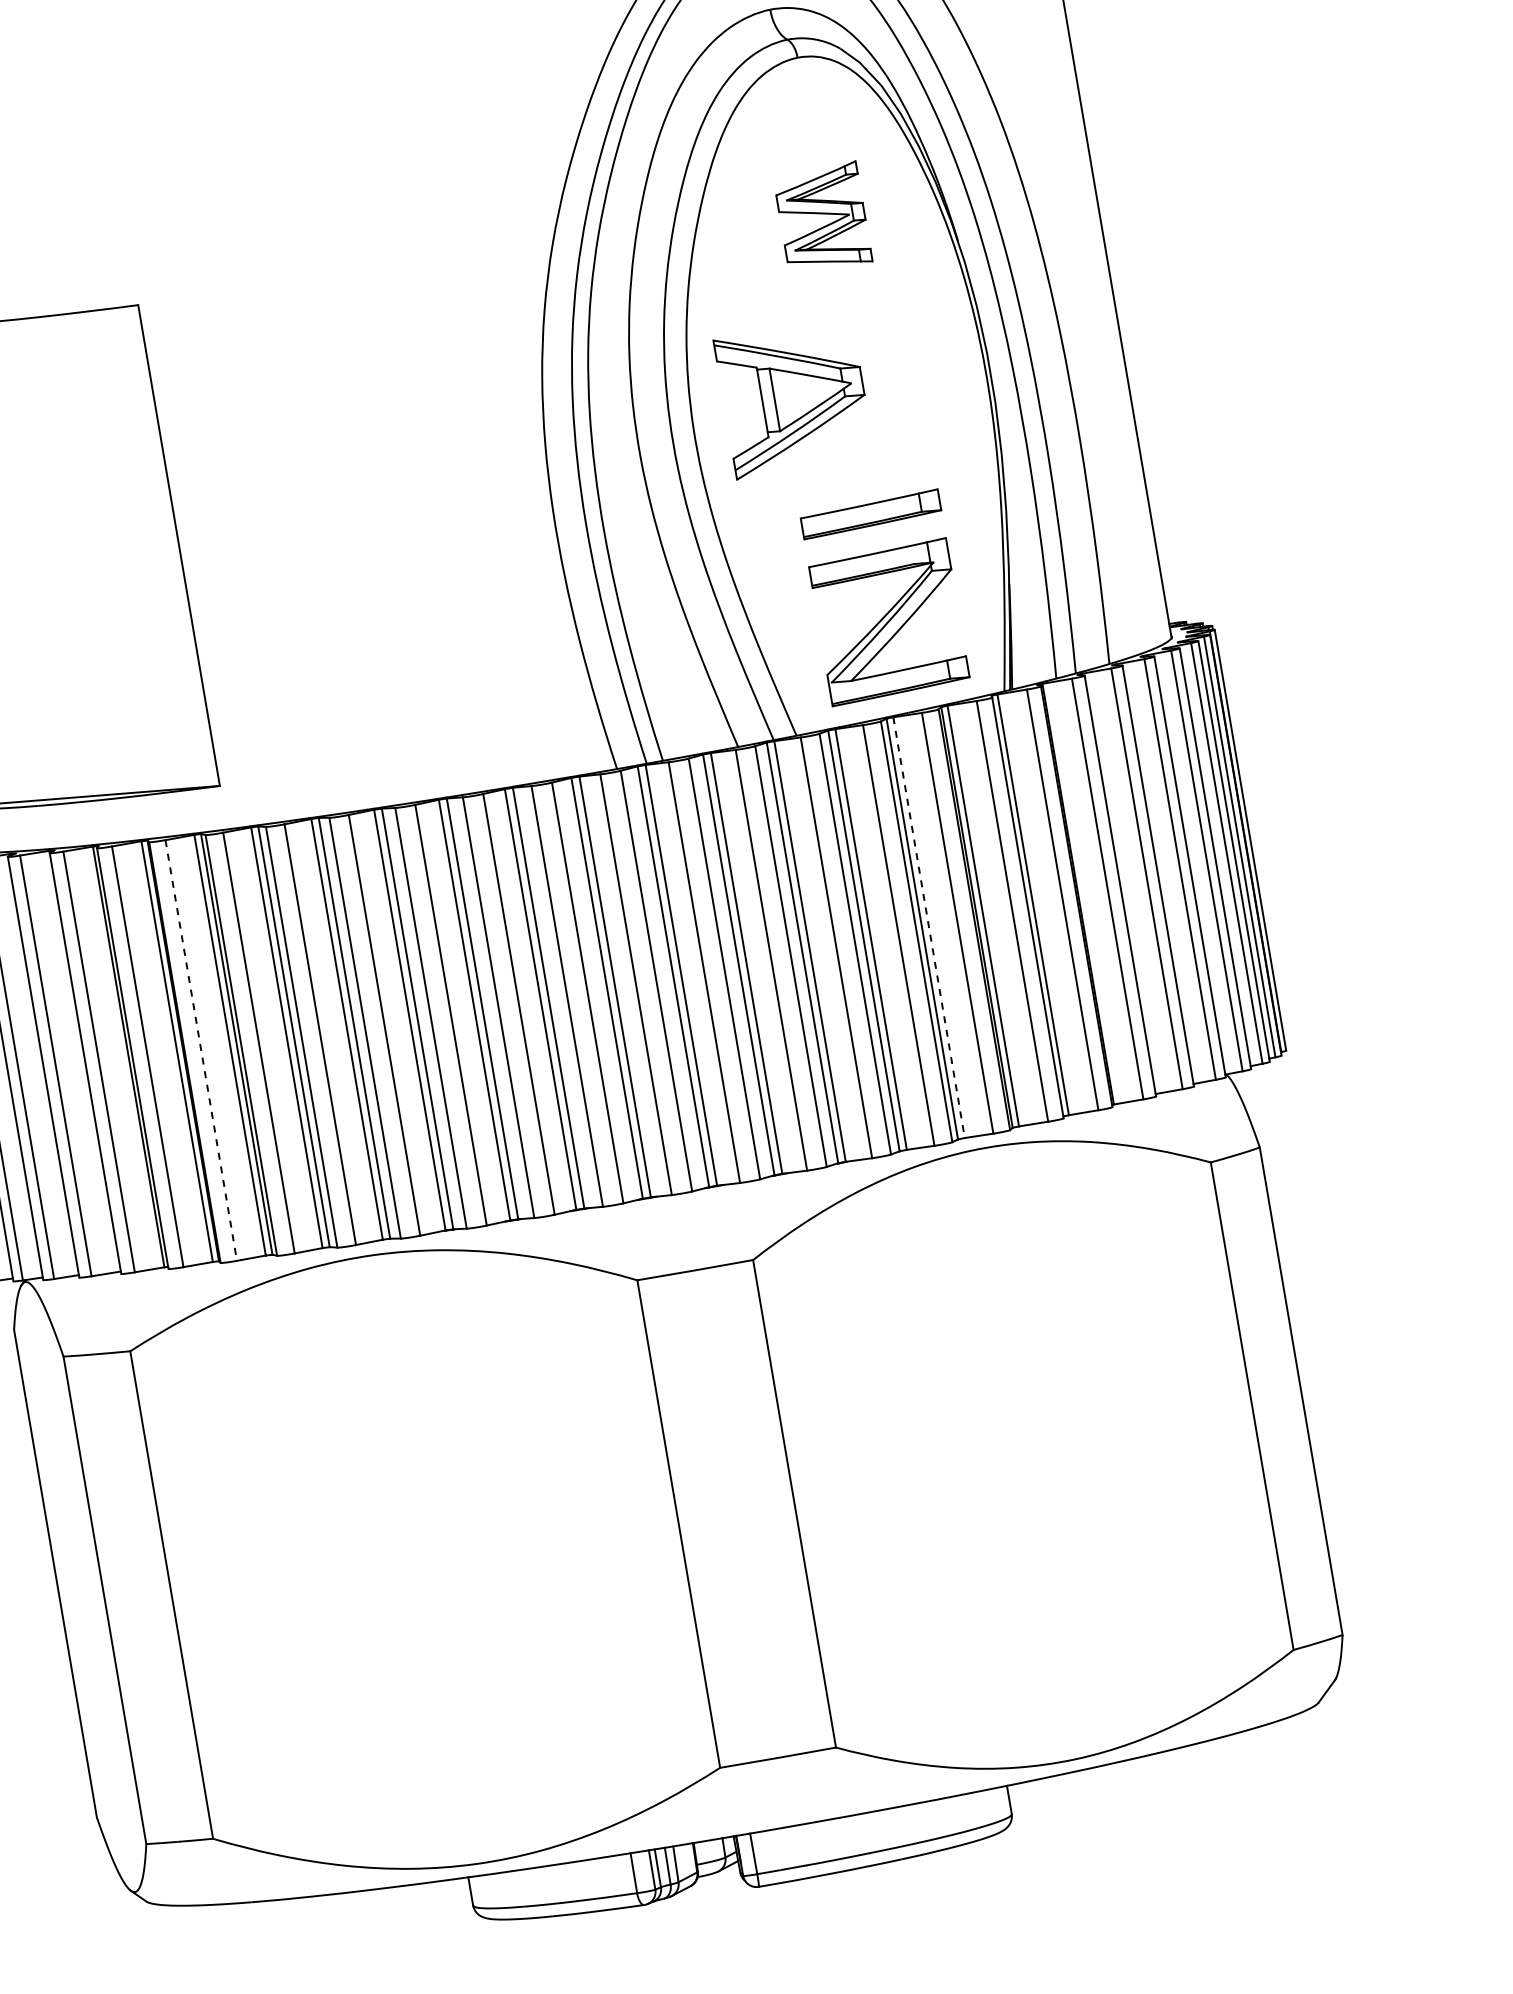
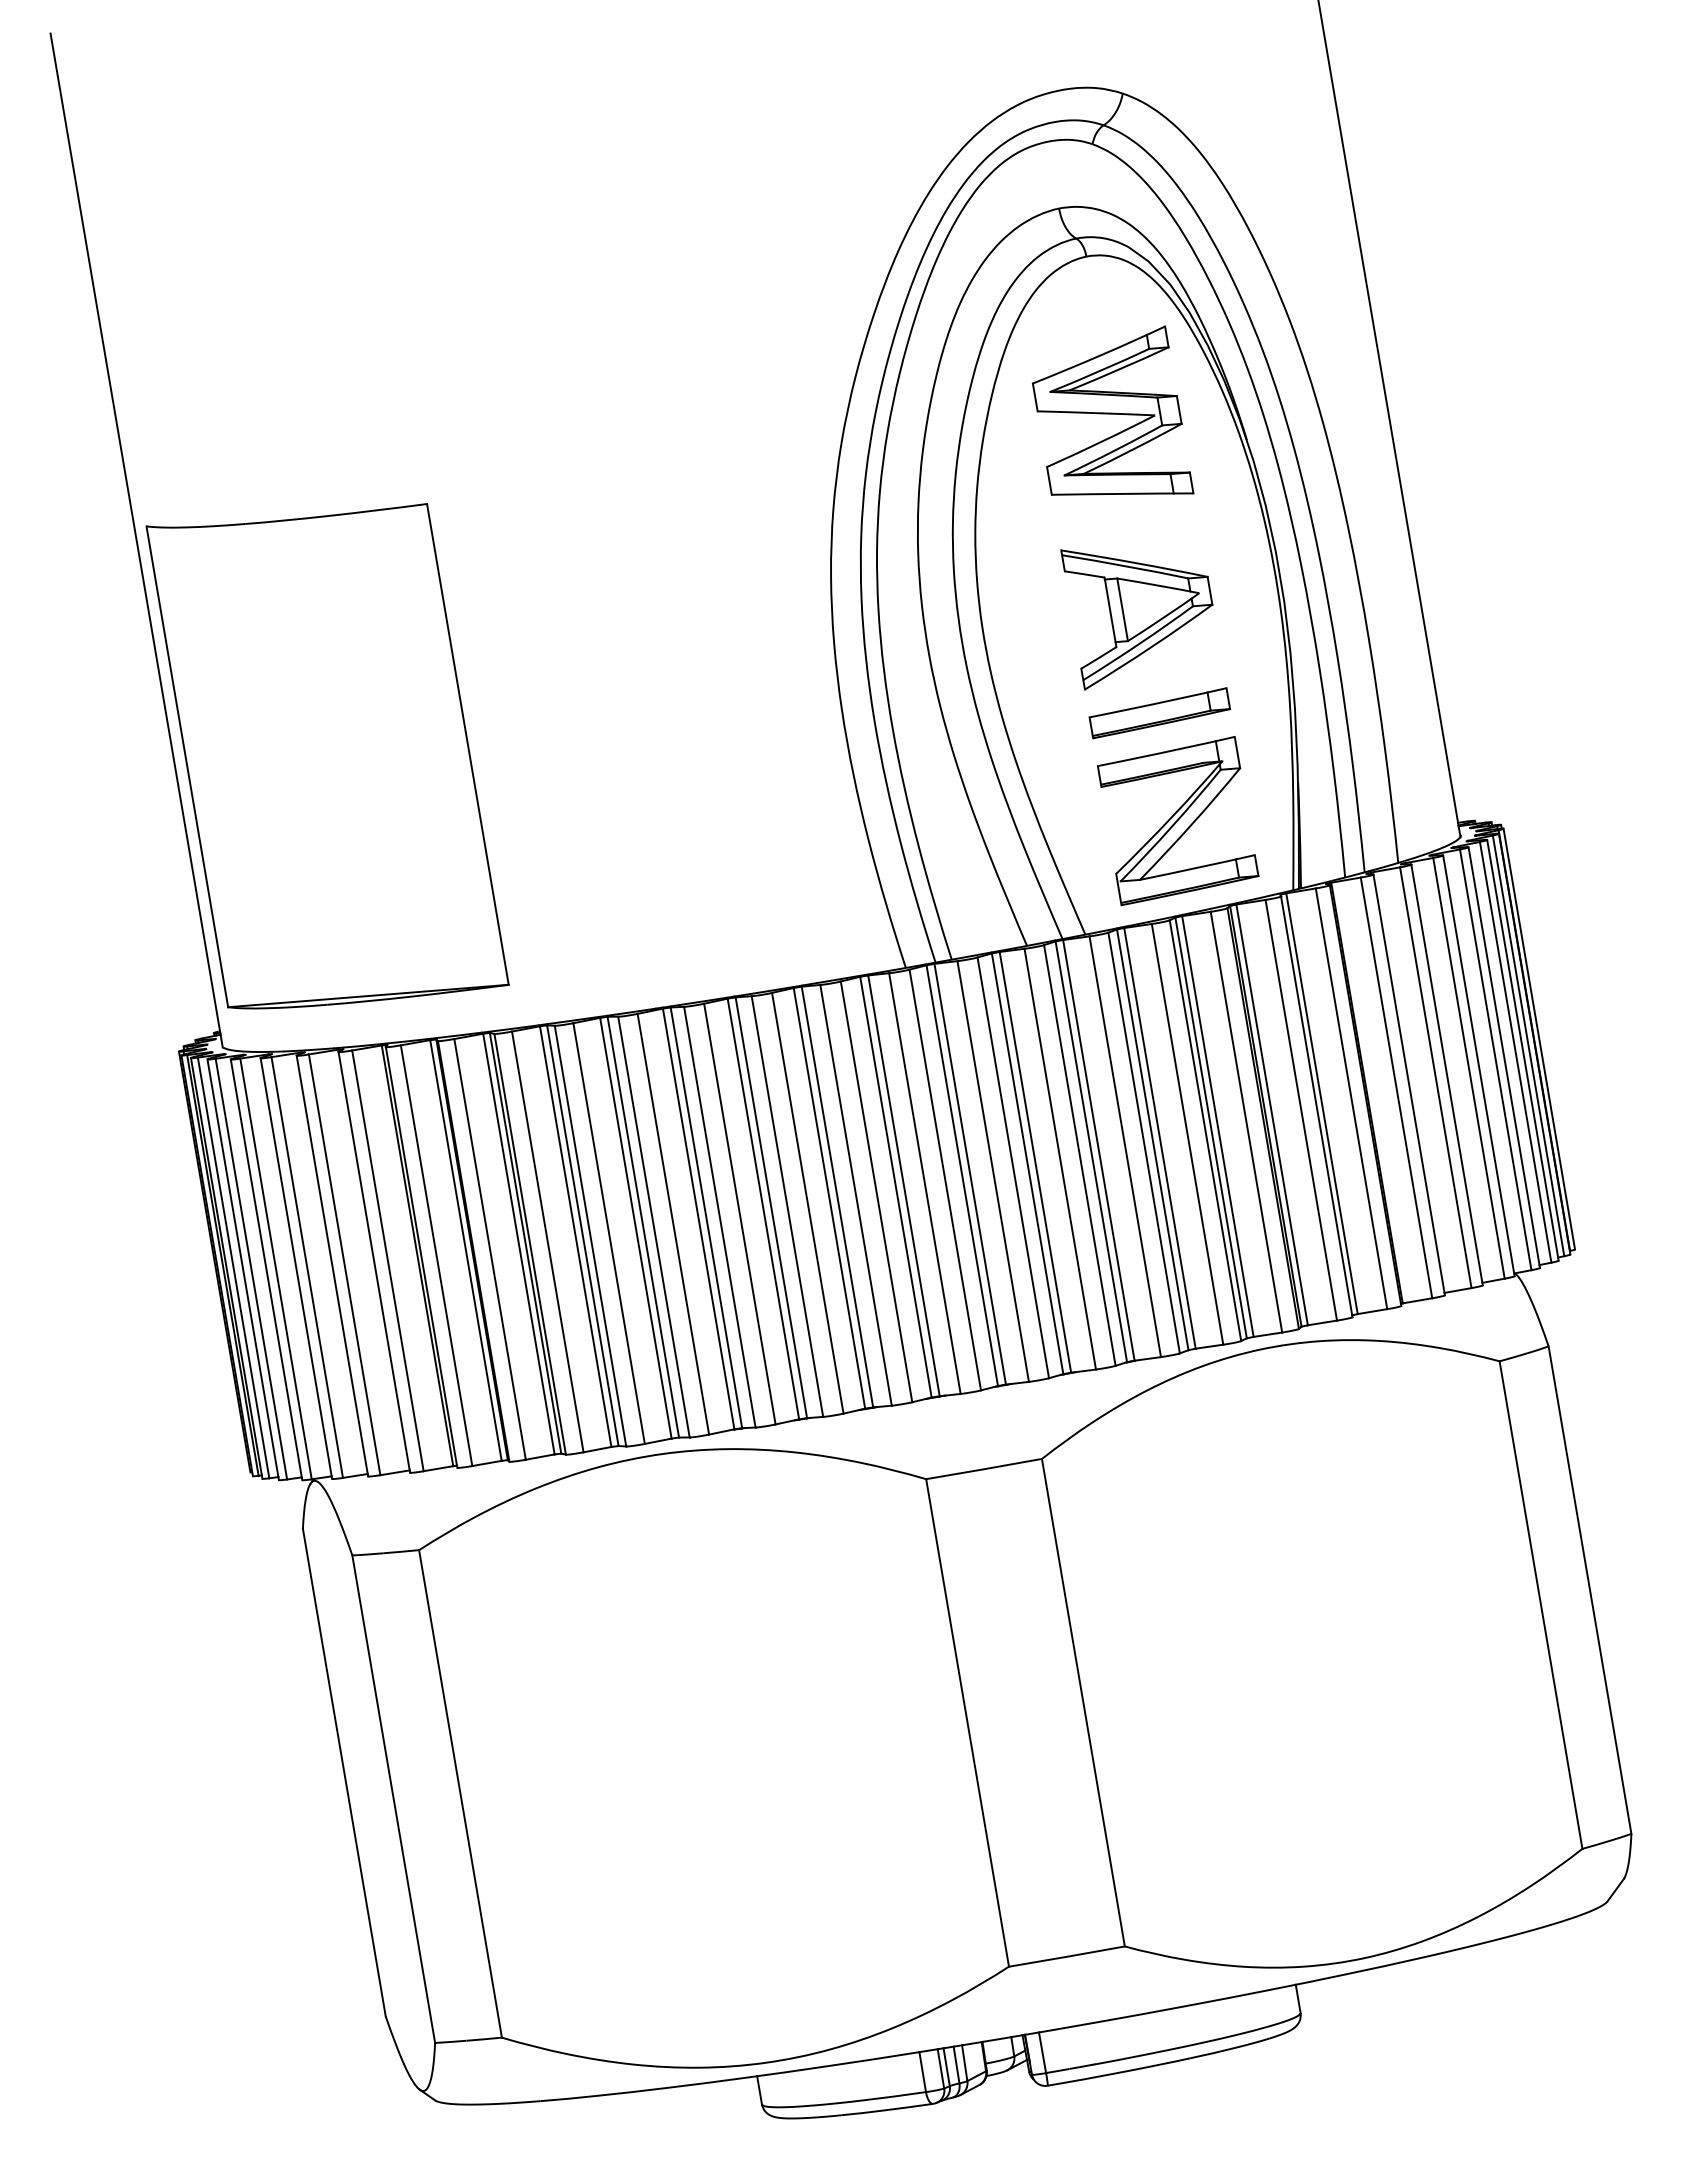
part: (824, 211) -> (1113, 410), size x1.67
part: (788, 409) -> (1136, 619), moved
line: (928, 928) -> (1217, 1127), dashed -> solid
line: (201, 1050) -> (490, 1249), dashed -> solid

